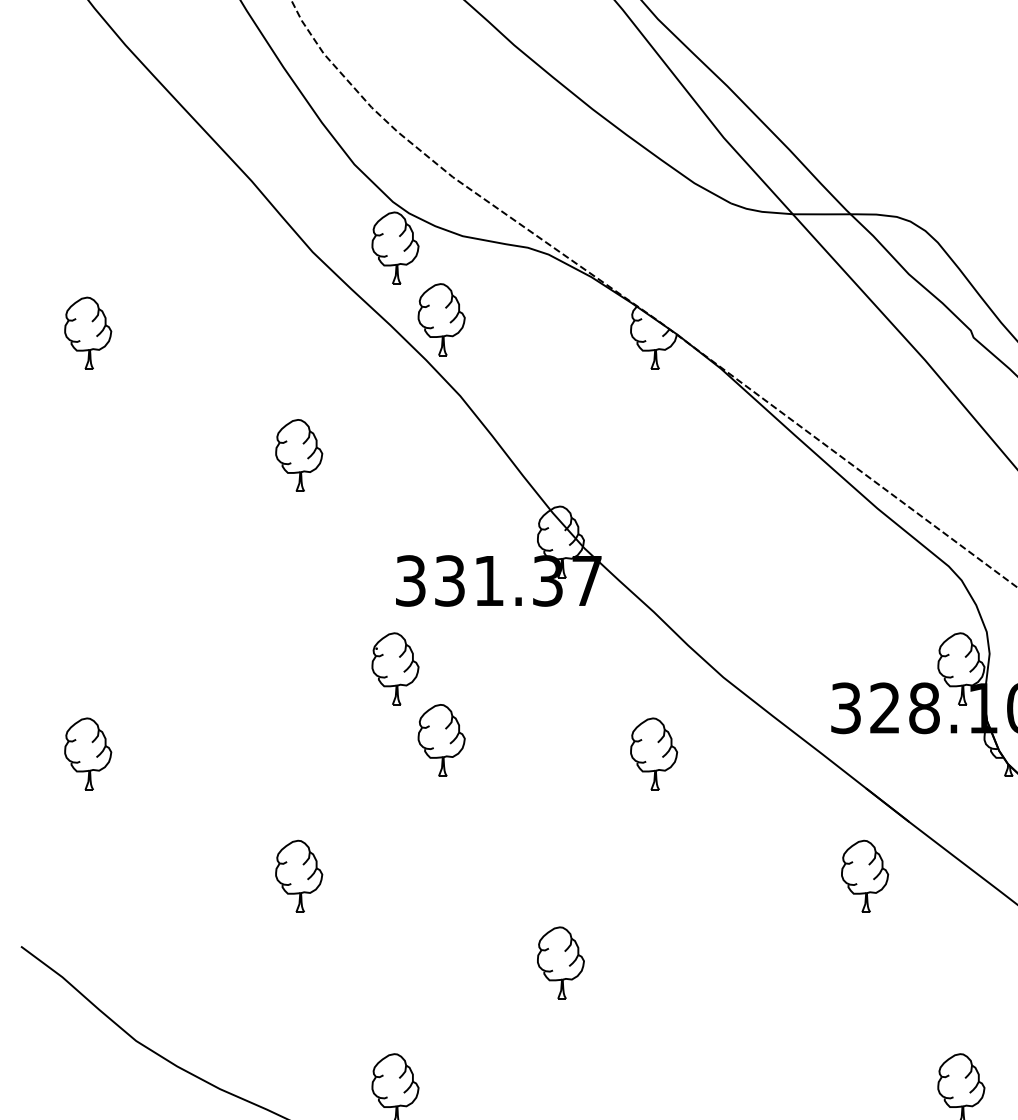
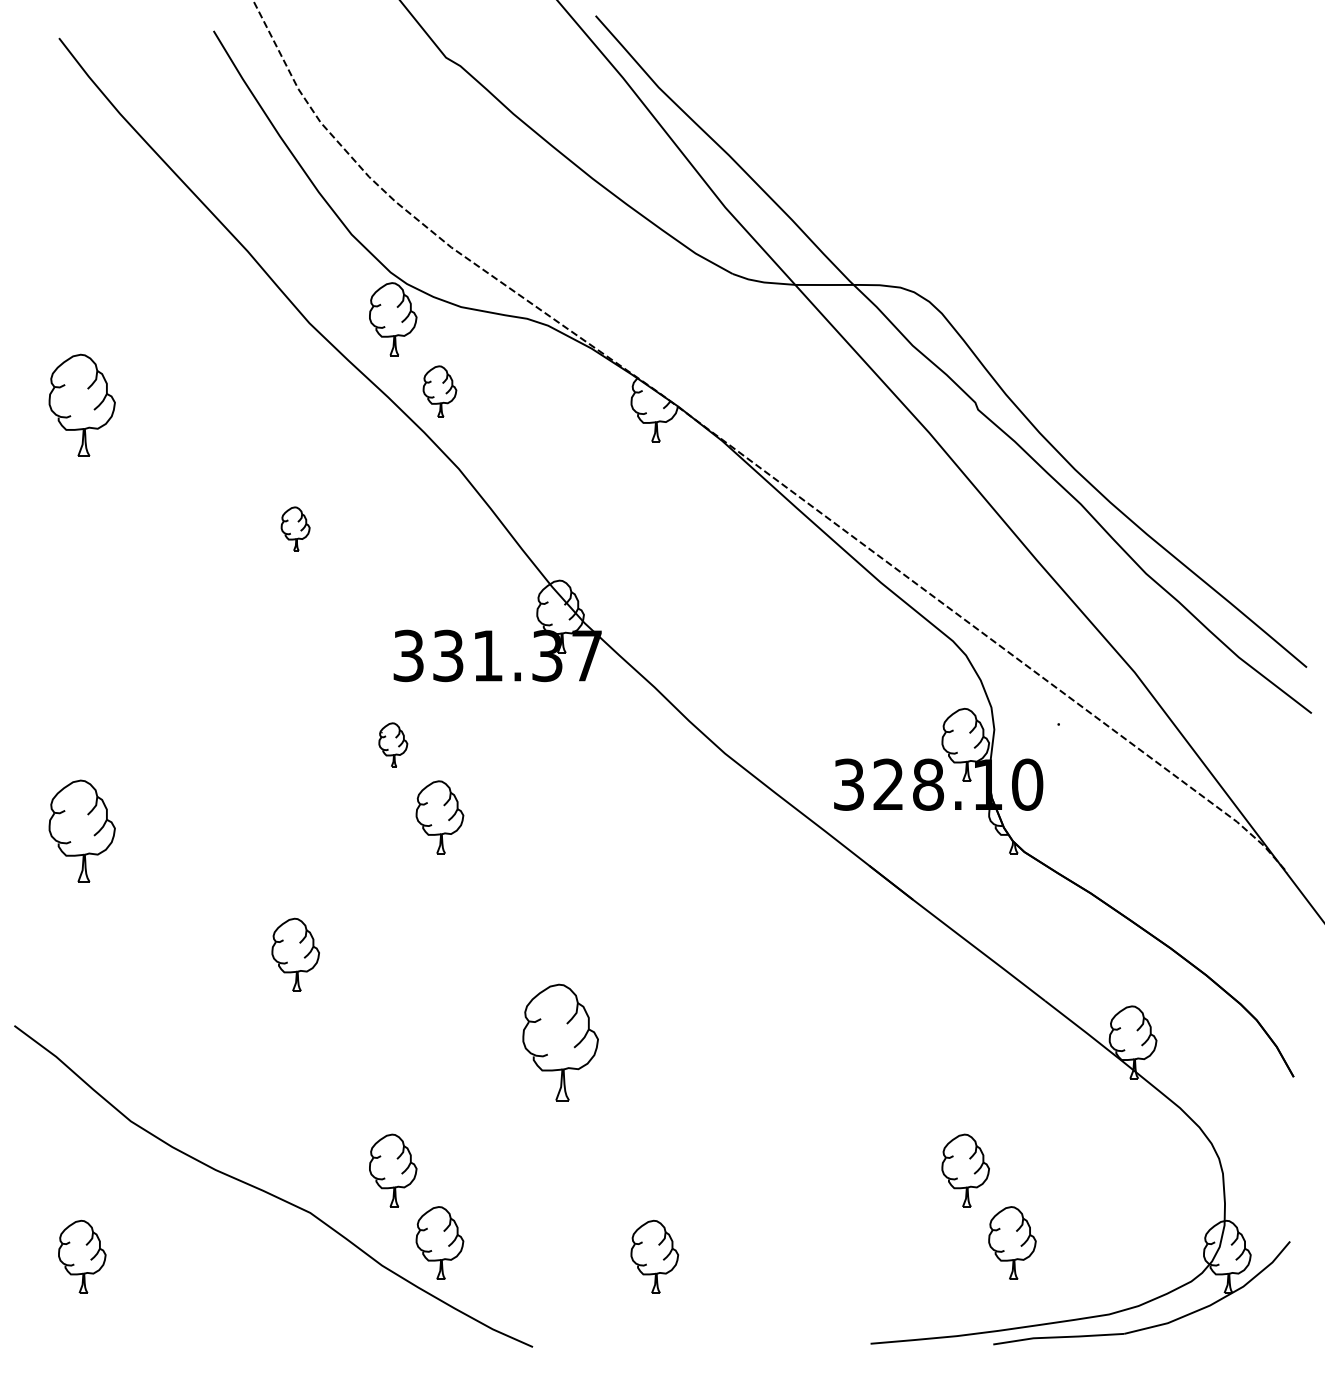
part: (441, 319) -> (439, 391), size x0.7
part: (88, 333) -> (82, 405), size x1.4
part: (298, 455) -> (295, 528), size x0.6
part: (395, 668) -> (393, 744), size x0.6
part: (88, 753) -> (82, 830), size x1.4
part: (653, 753) -> (654, 830), removed
part: (865, 876) -> (868, 954), removed
part: (560, 963) -> (560, 1042), size x1.6

